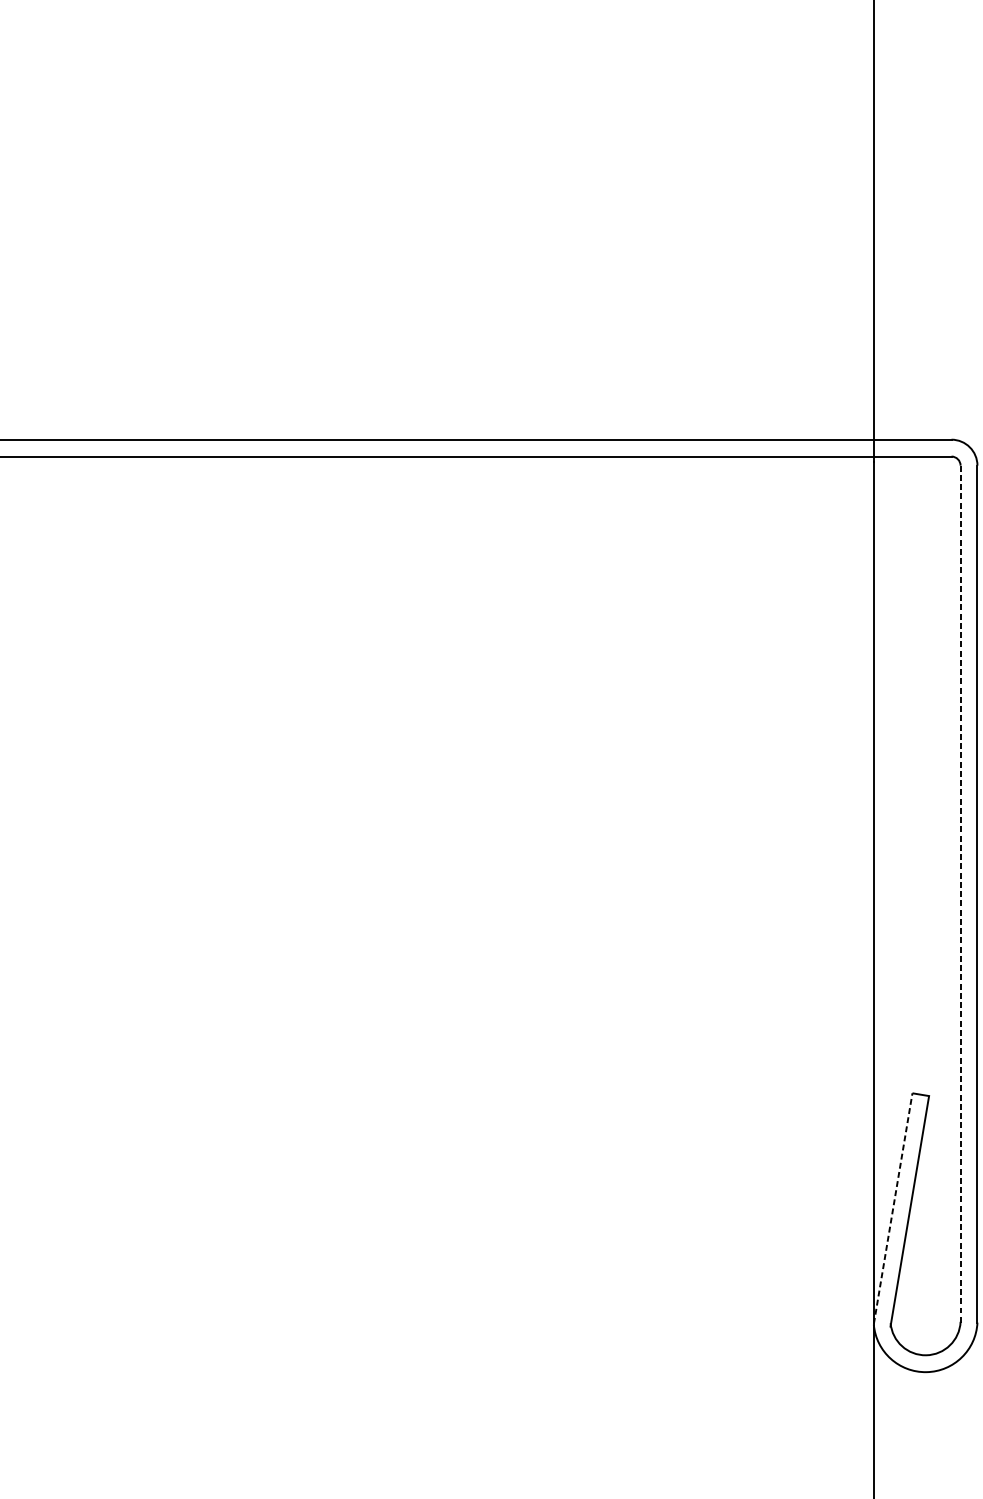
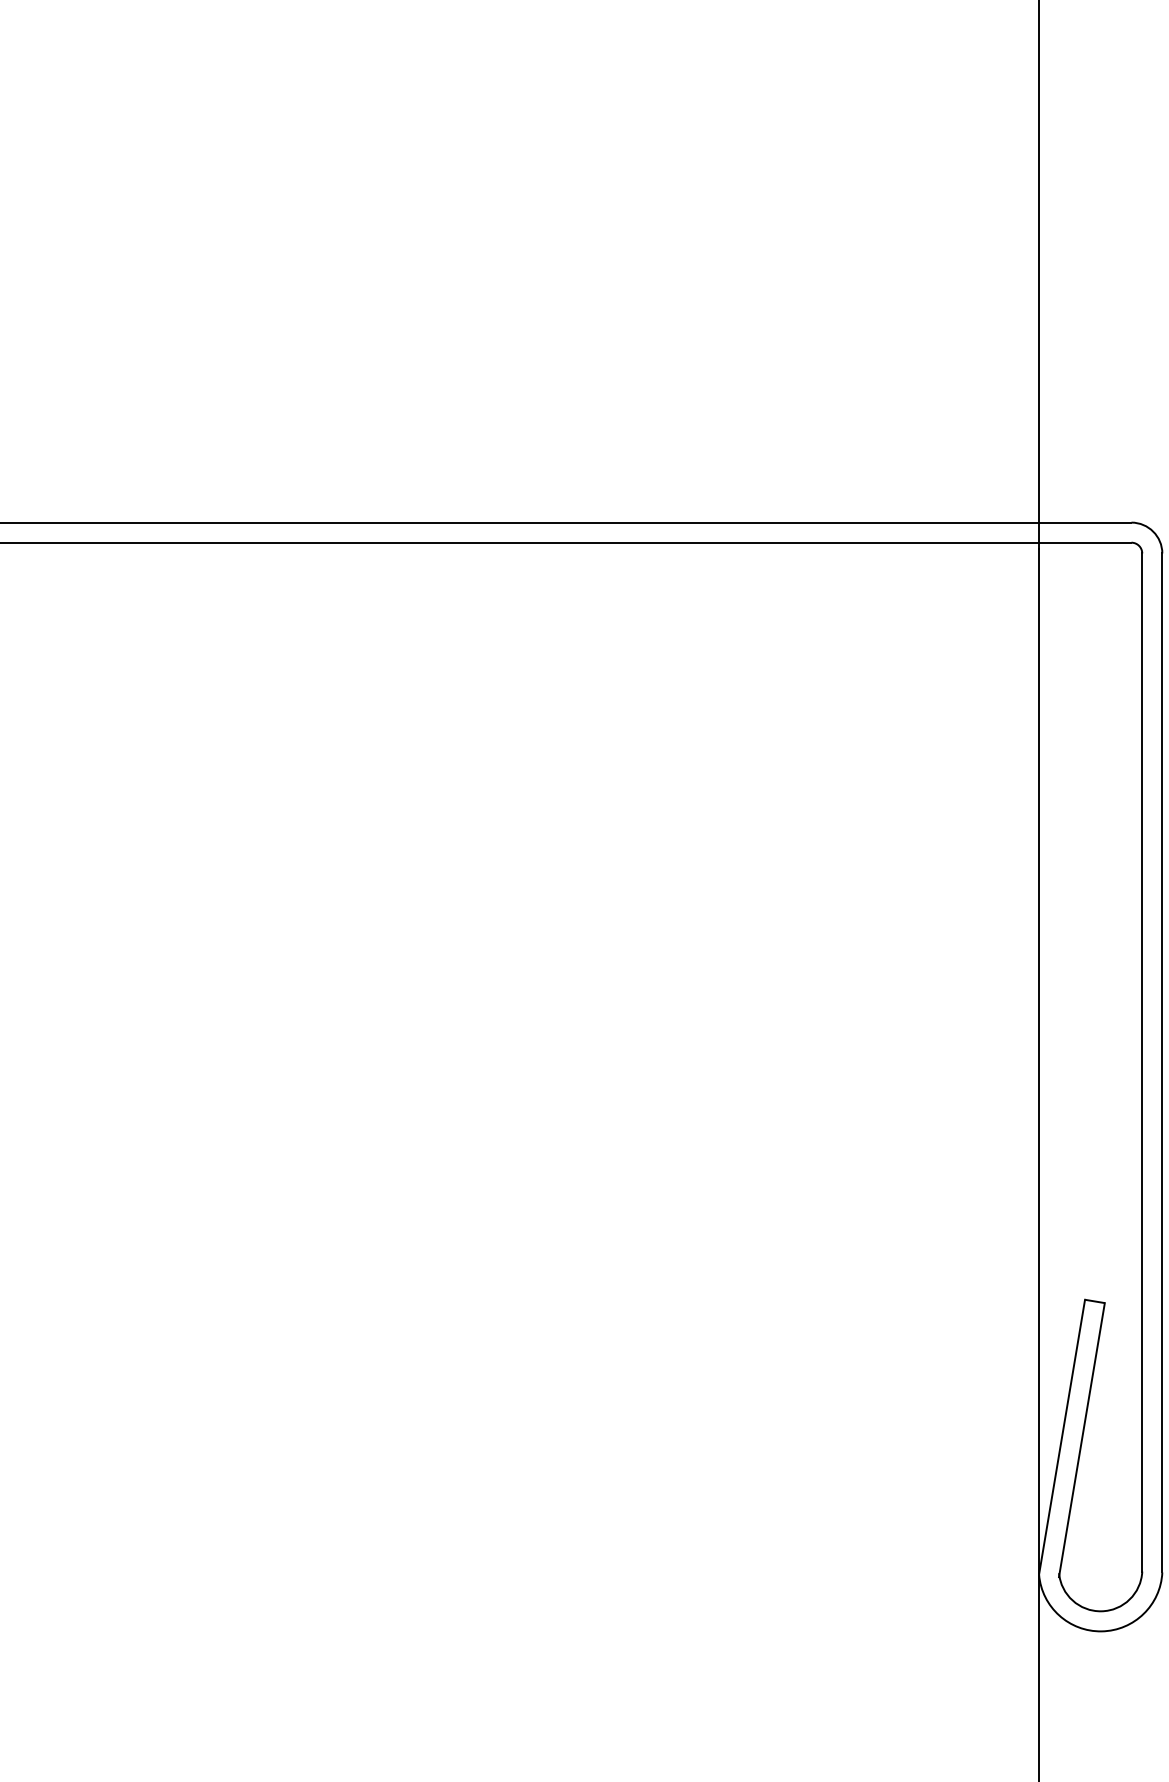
line: (960, 894) -> (1142, 1063), dashed -> solid
line: (893, 1208) -> (1062, 1436), dashed -> solid

